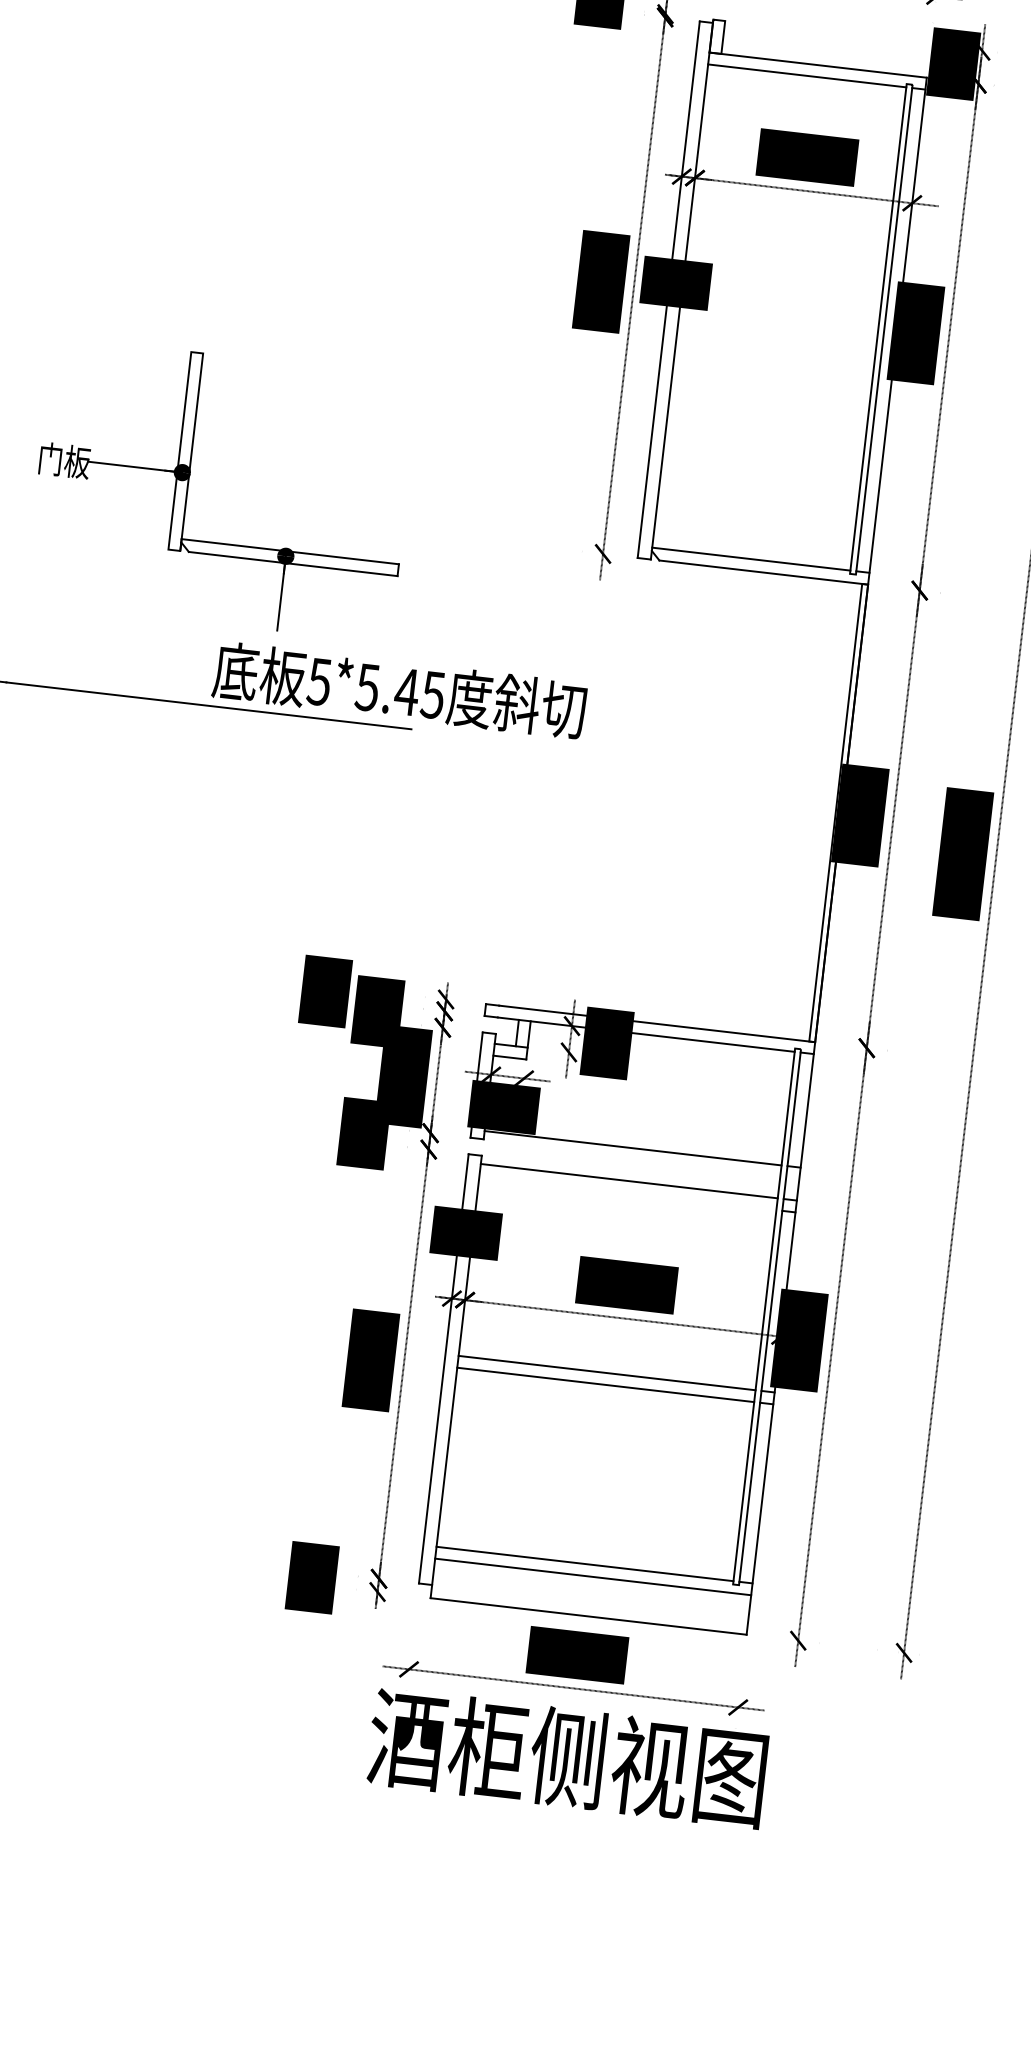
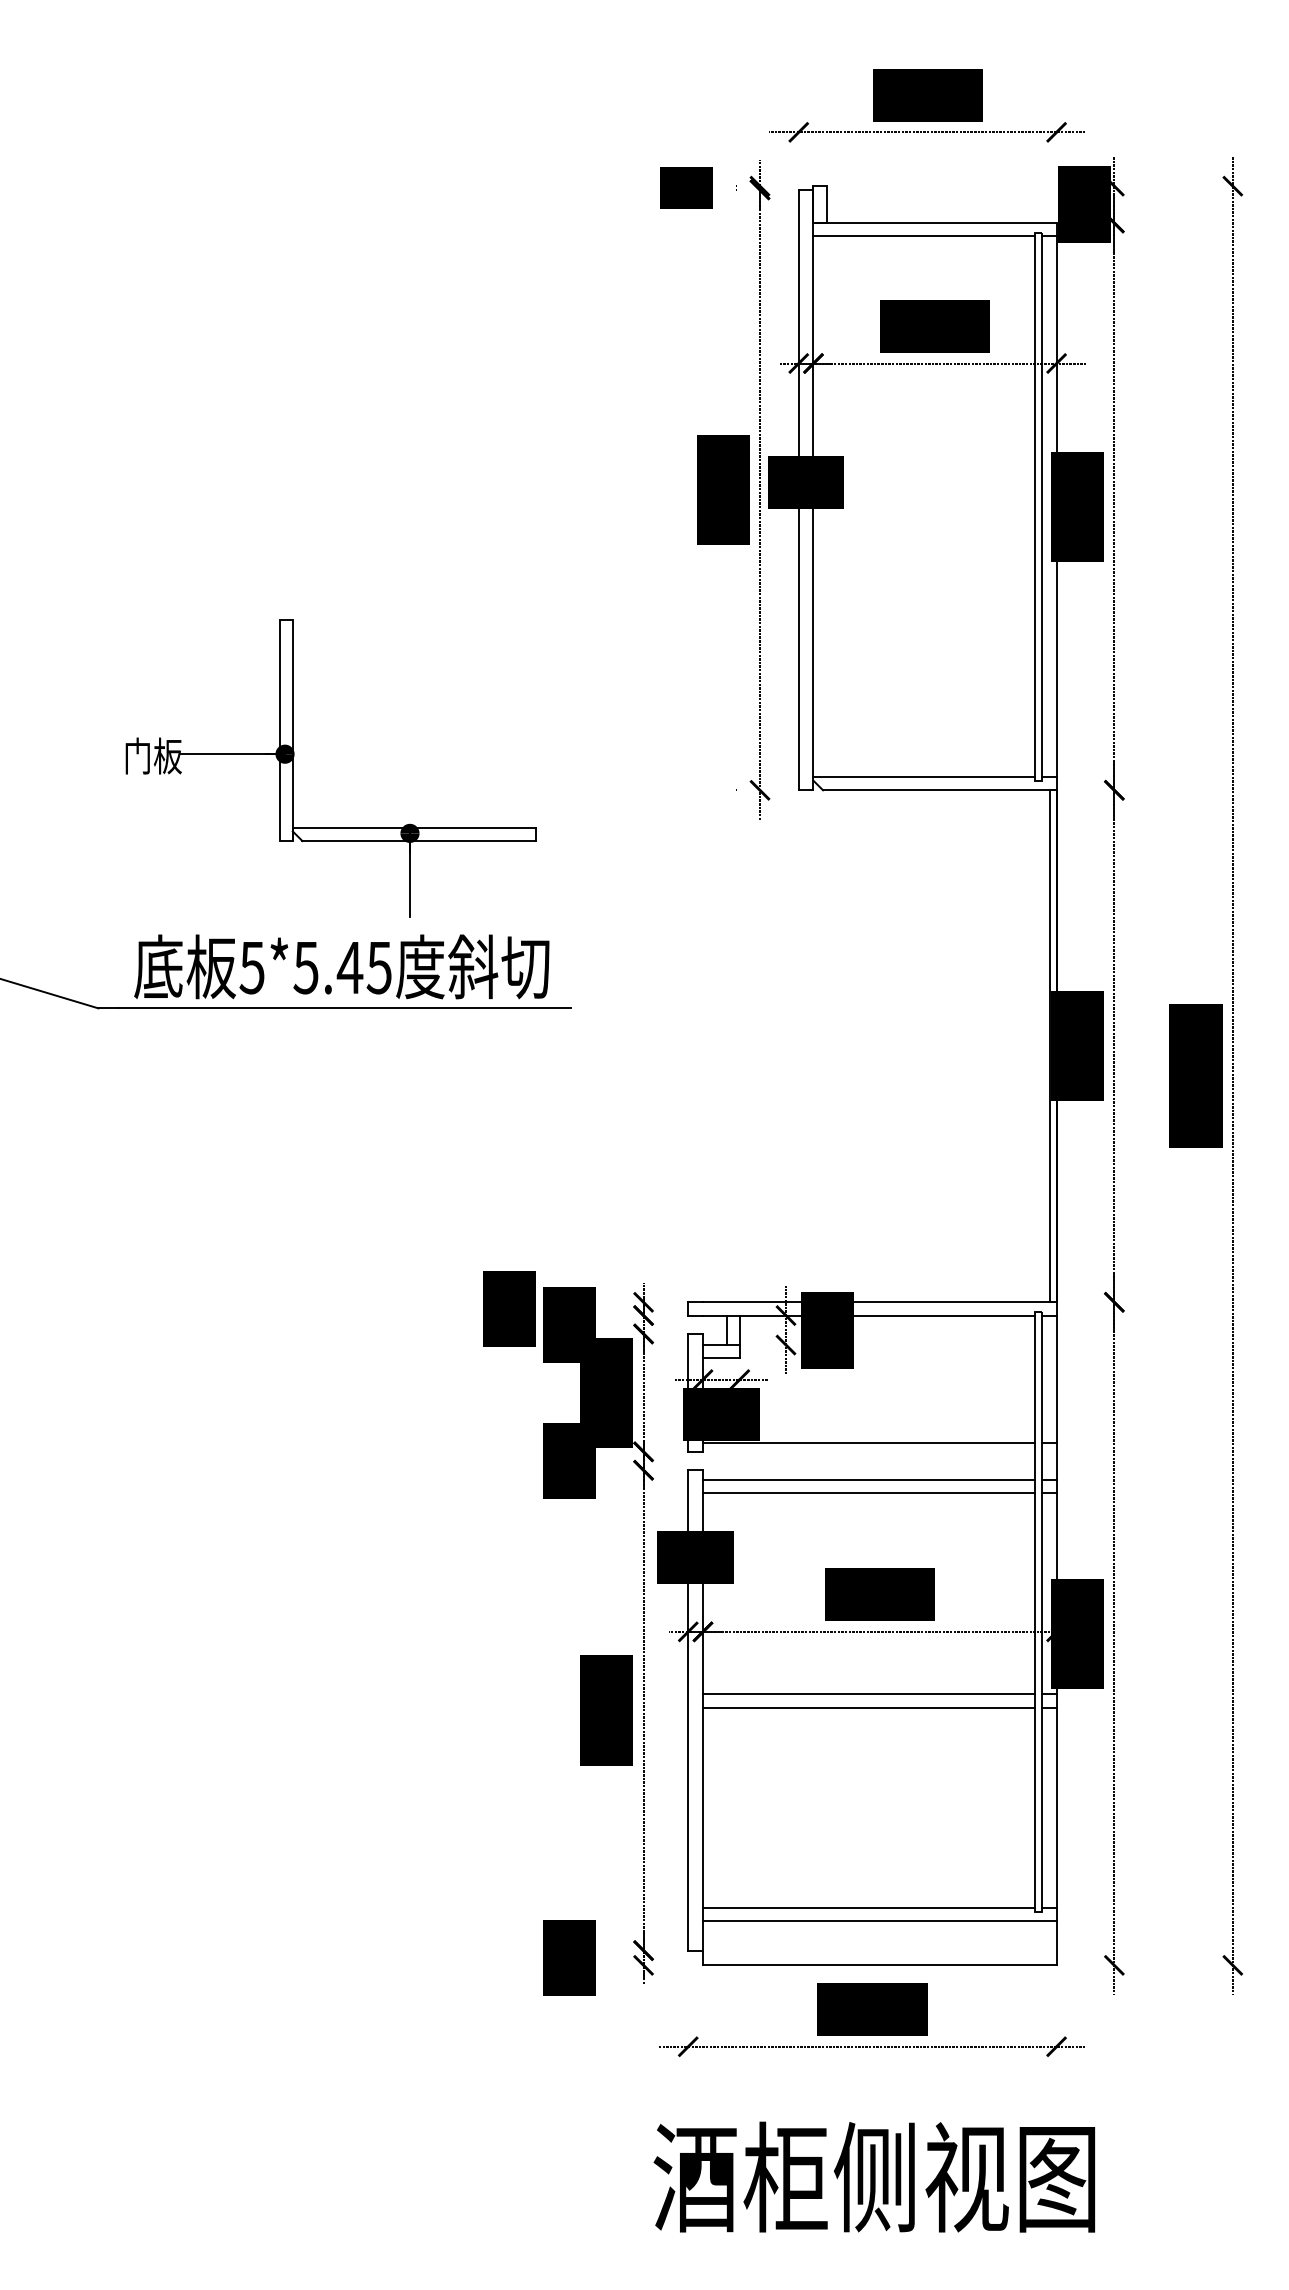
text: (399, 689) -> (341, 966), moved
line: (627, 1192) -> (868, 1492), added
text: (567, 1757) -> (874, 2176), moved

